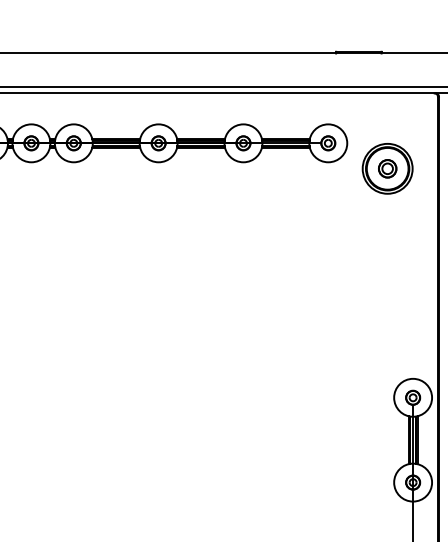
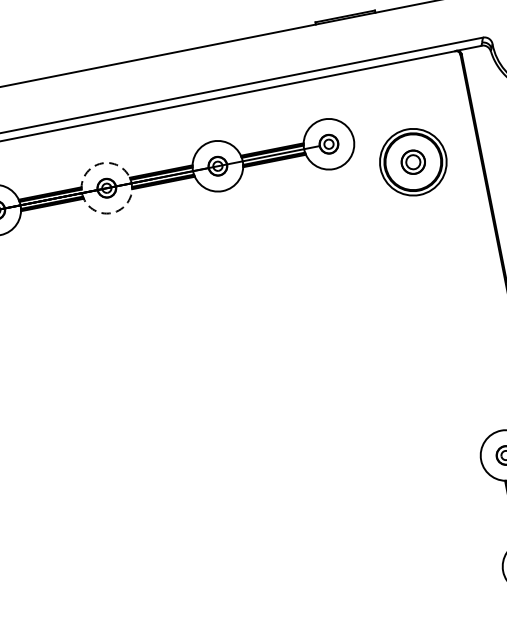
circle: (158, 143) -> (106, 188), solid -> dashed

